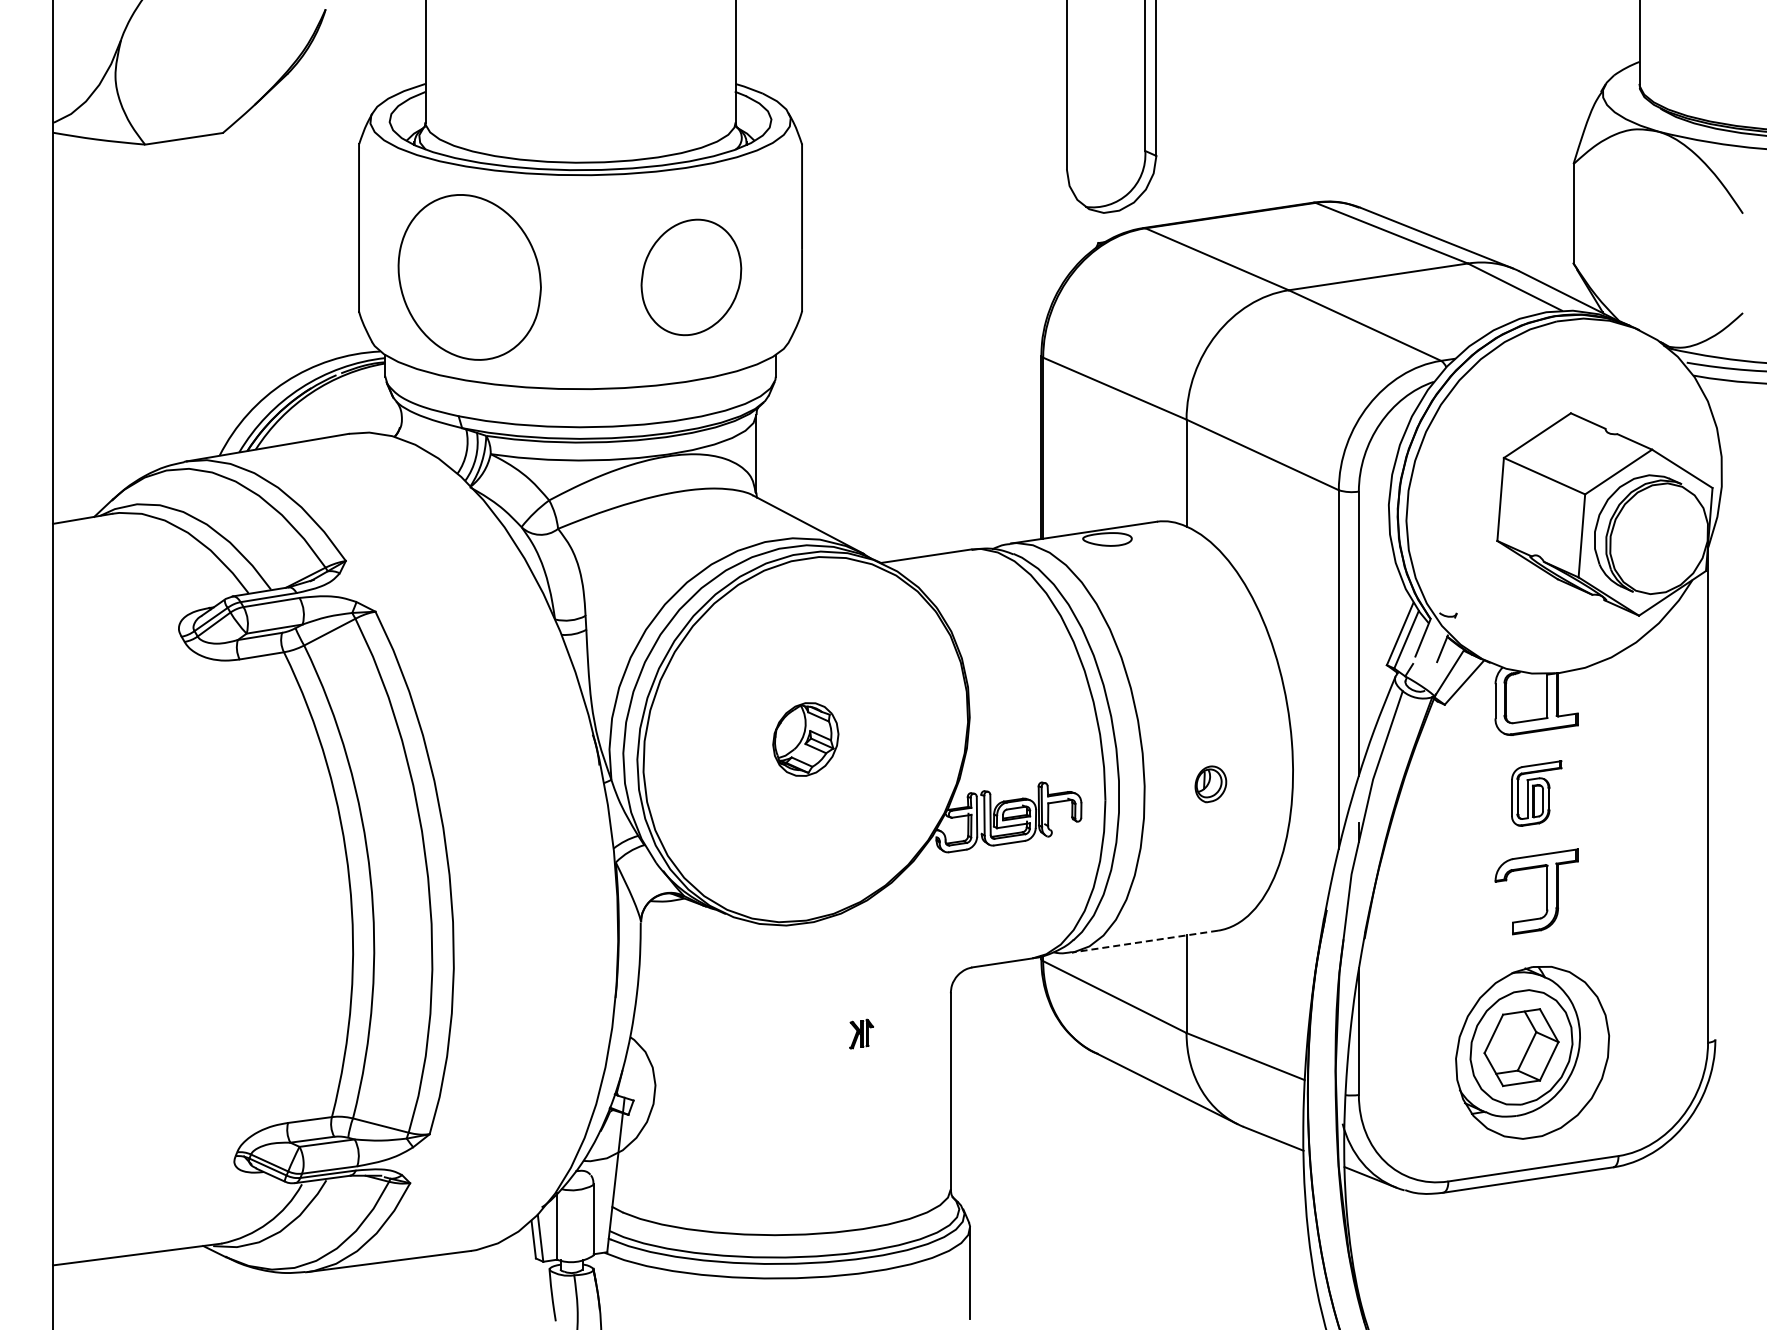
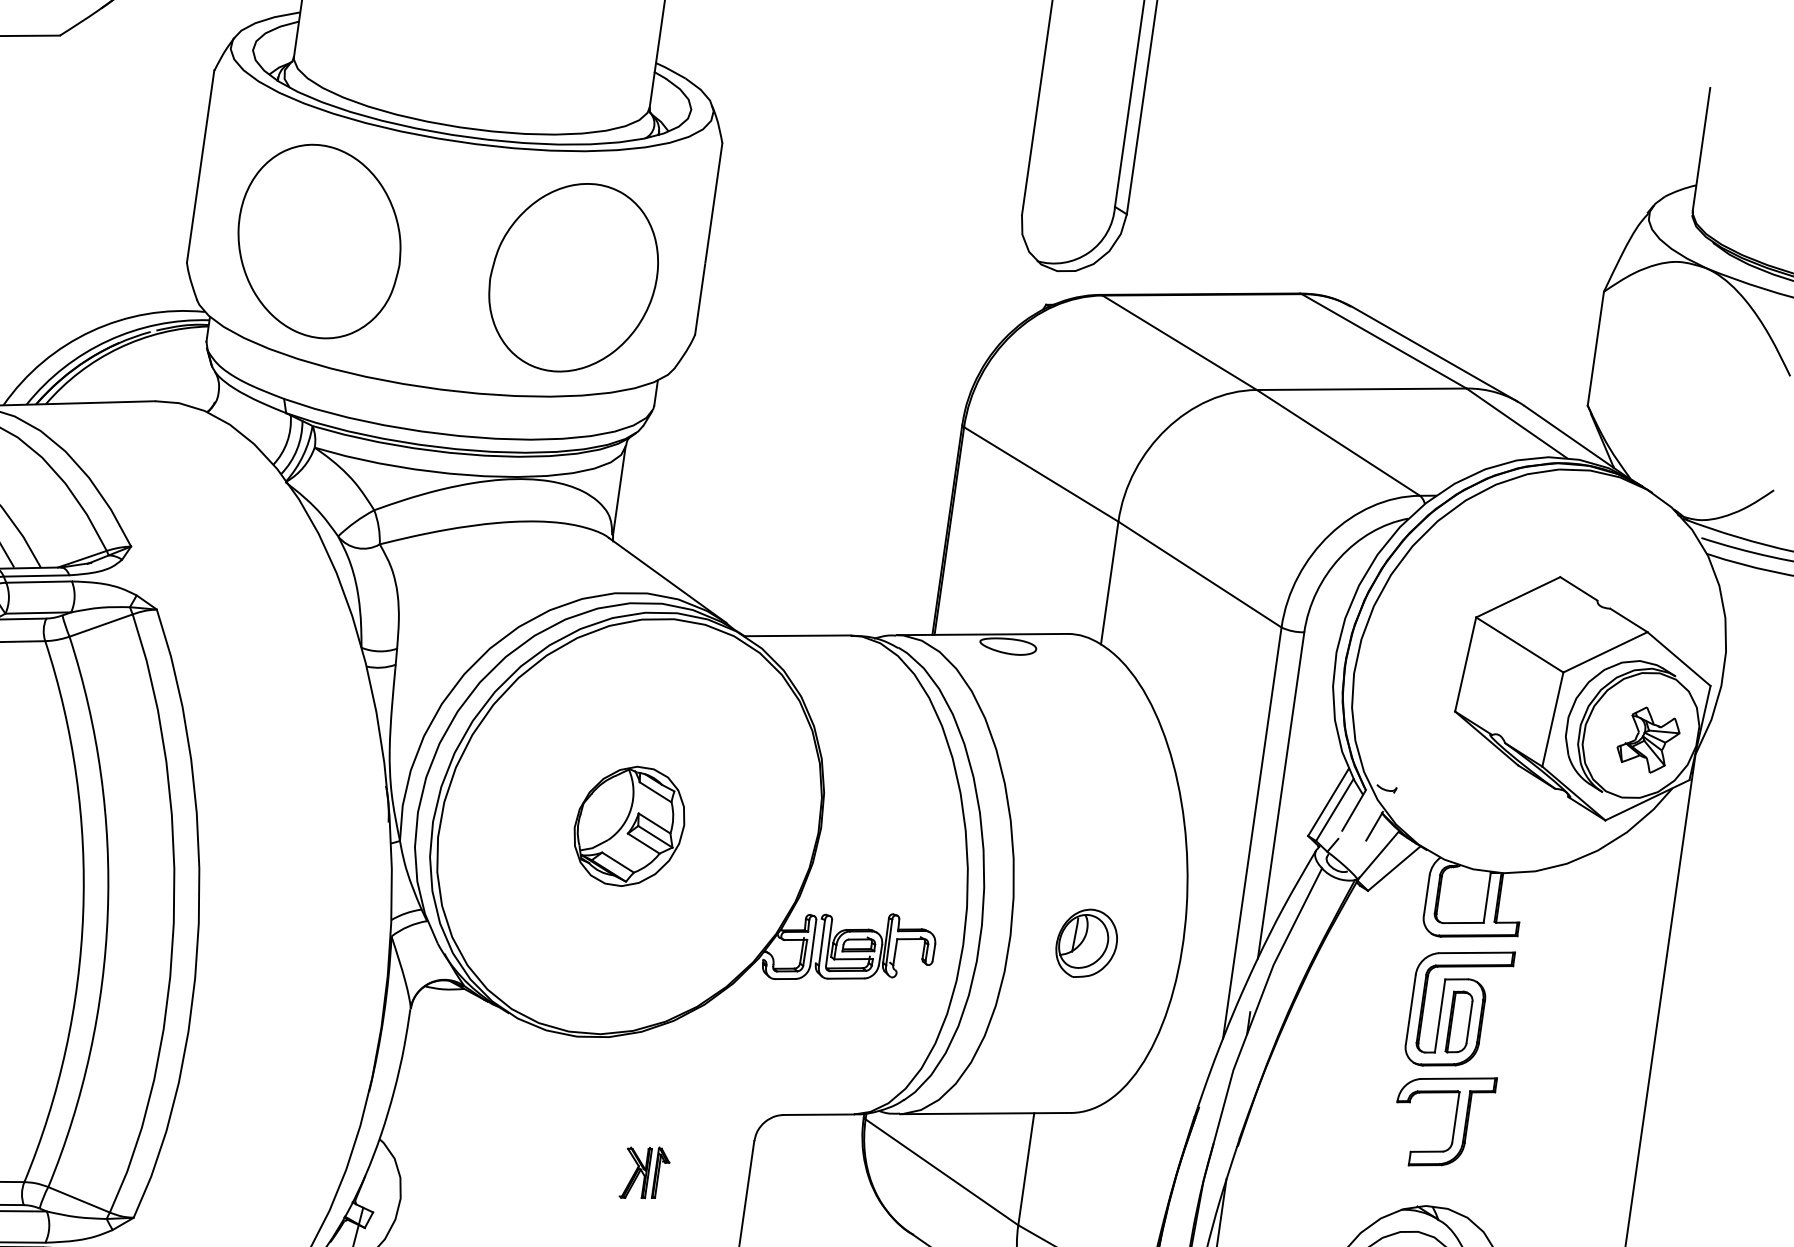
part: (691, 277) -> (573, 277), size x1.43
part: (1665, 541) -> (1647, 739), added
part: (805, 739) -> (629, 826), size x1.43
part: (1210, 784) -> (1086, 944), size x1.67
part: (1536, 793) -> (1458, 1007), size x1.67
line: (1145, 941) -> (986, 1113), dashed -> solid
part: (861, 1033) -> (645, 1172), size x1.67

